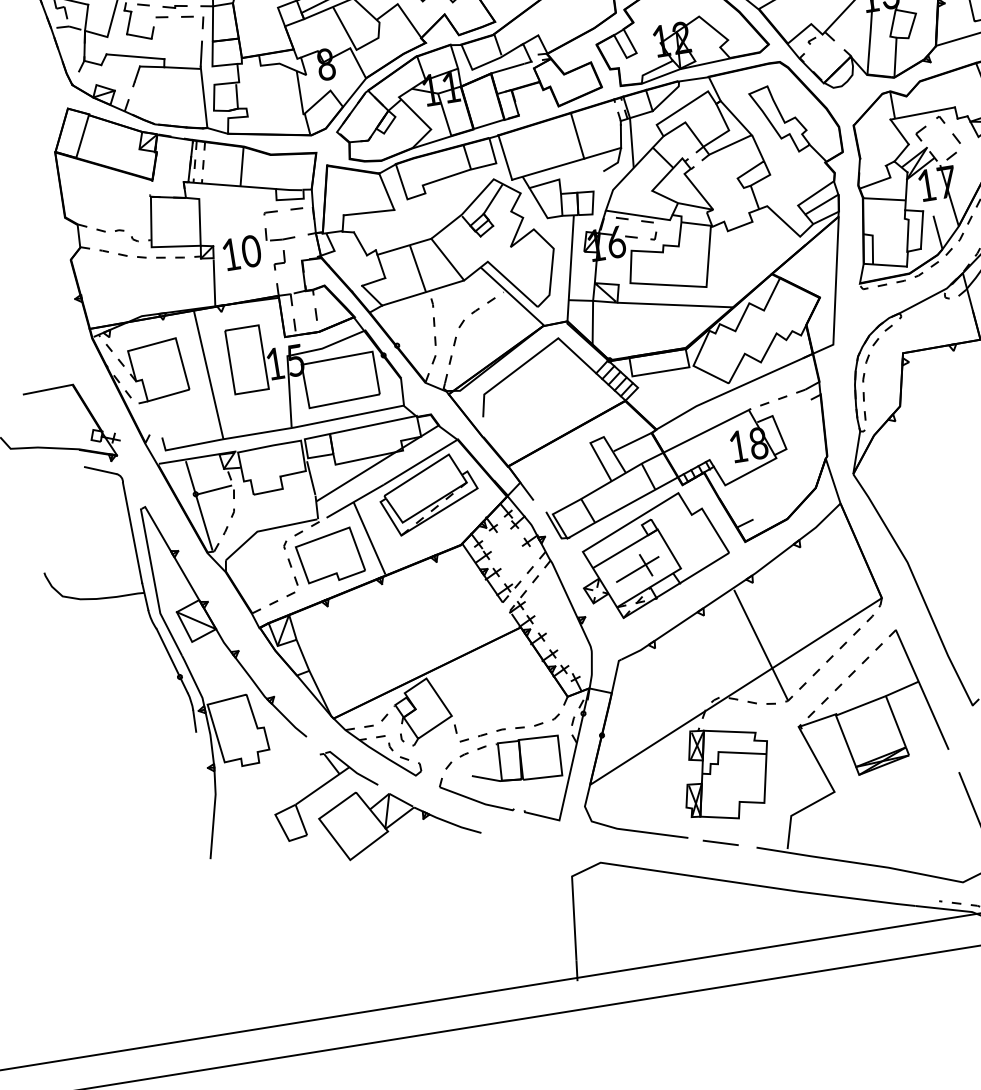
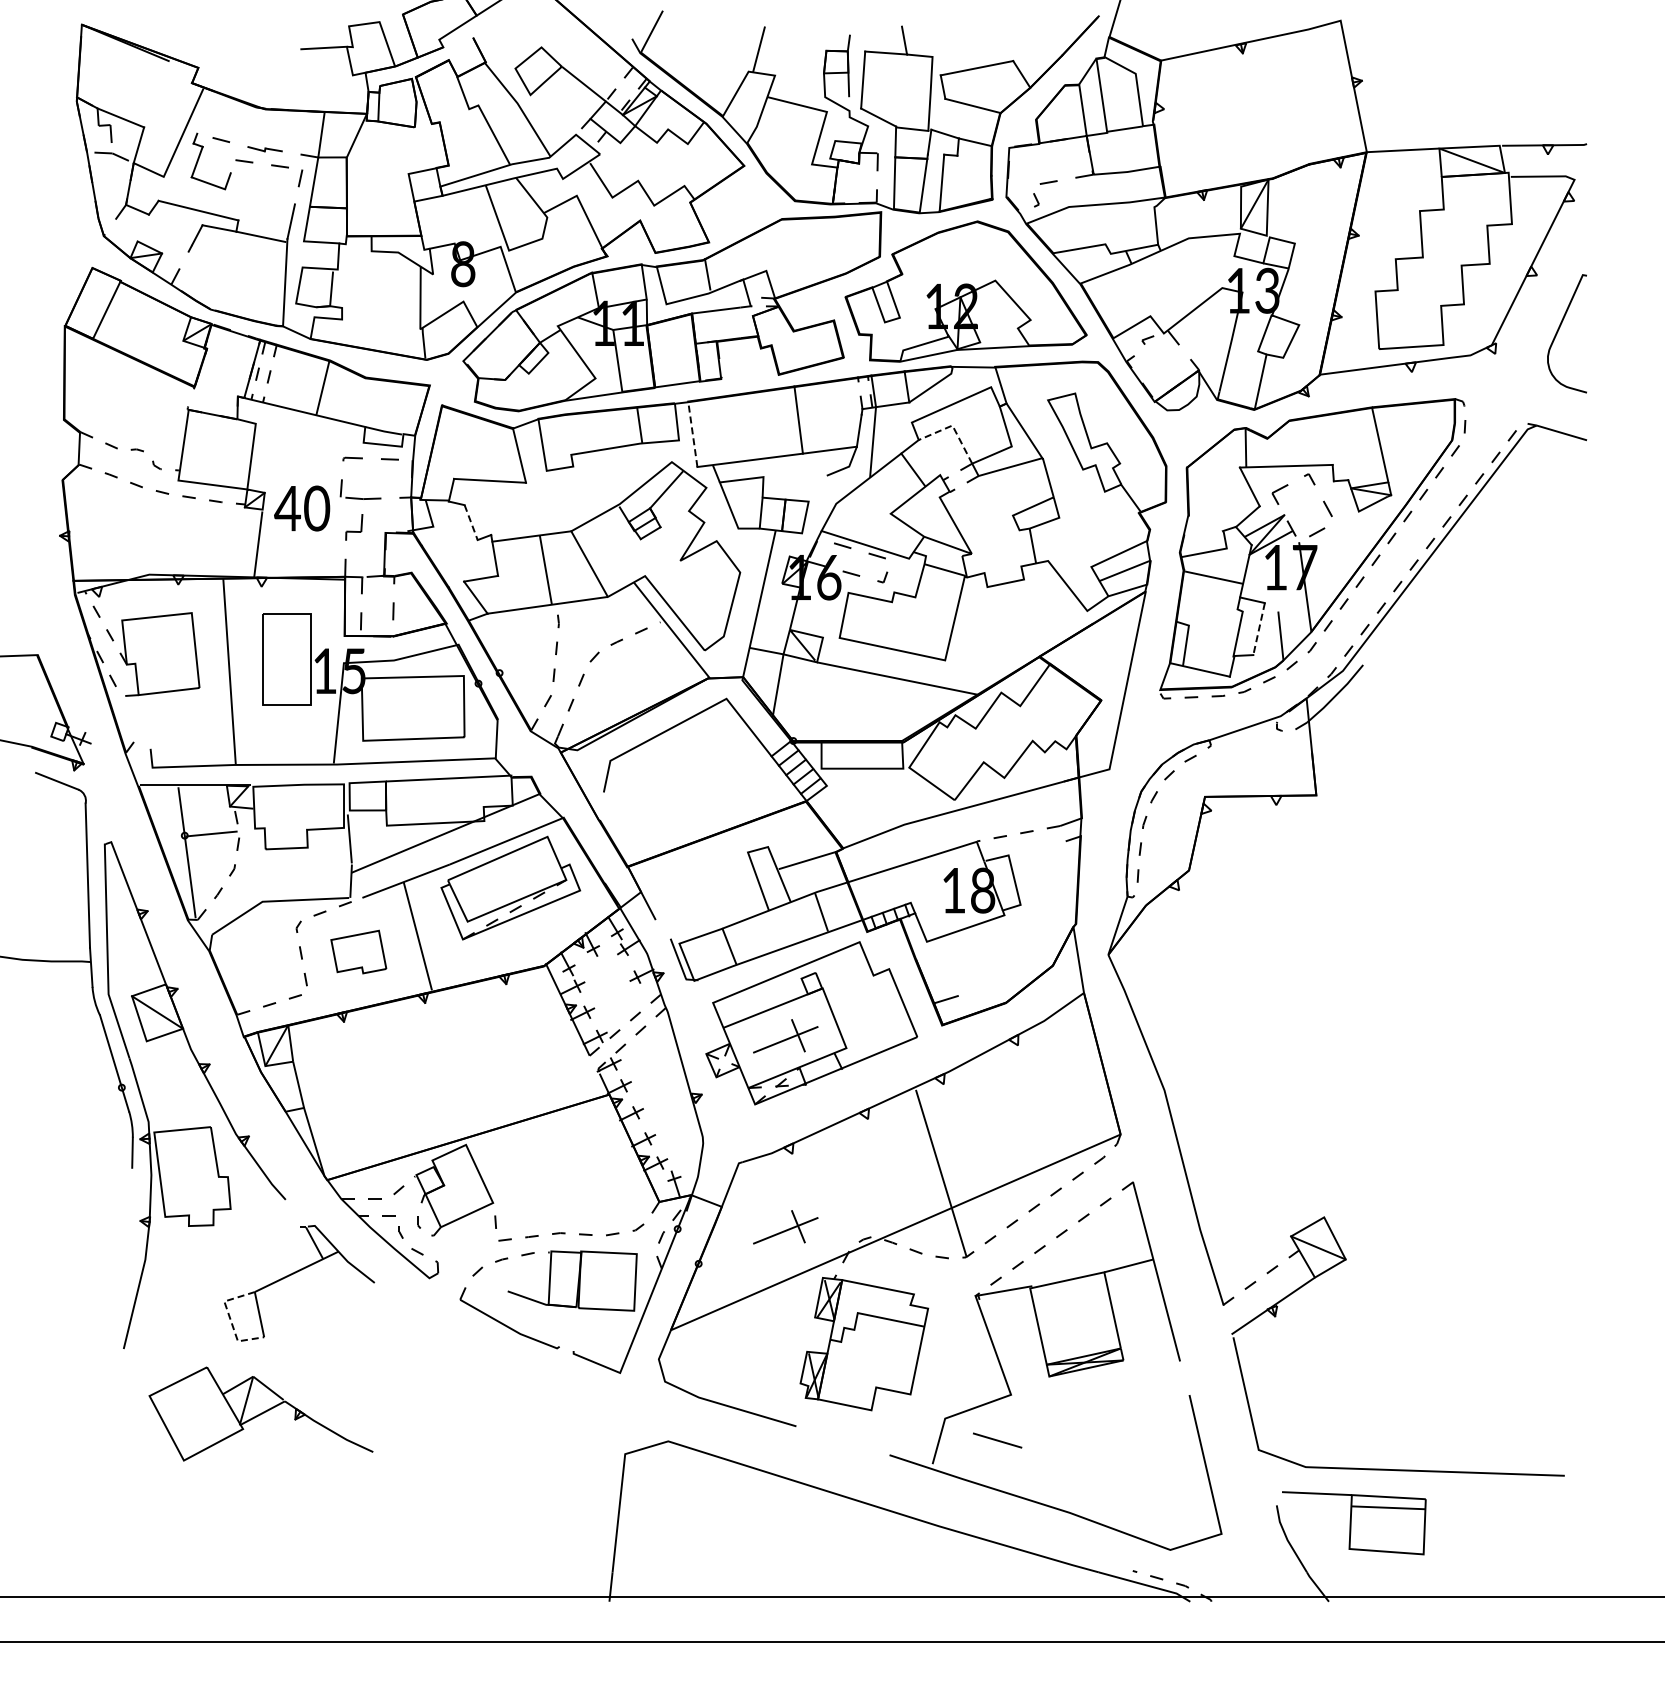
line: (686, 123) -> (953, 427), solid -> dashed
line: (504, 157) -> (692, 433), solid -> dashed
line: (922, 230) -> (1259, 629), solid -> dashed
line: (360, 243) -> (471, 522), solid -> dashed
text: (230, 254) -> (287, 508), 10 -> 40
part: (329, 555) -> (358, 951), size x0.6
part: (658, 700) -> (785, 1227), added
part: (398, 818) -> (260, 1413), moved
line: (281, 826) -> (230, 1319), solid -> dashed
line: (720, 842) -> (997, 1440), moved

